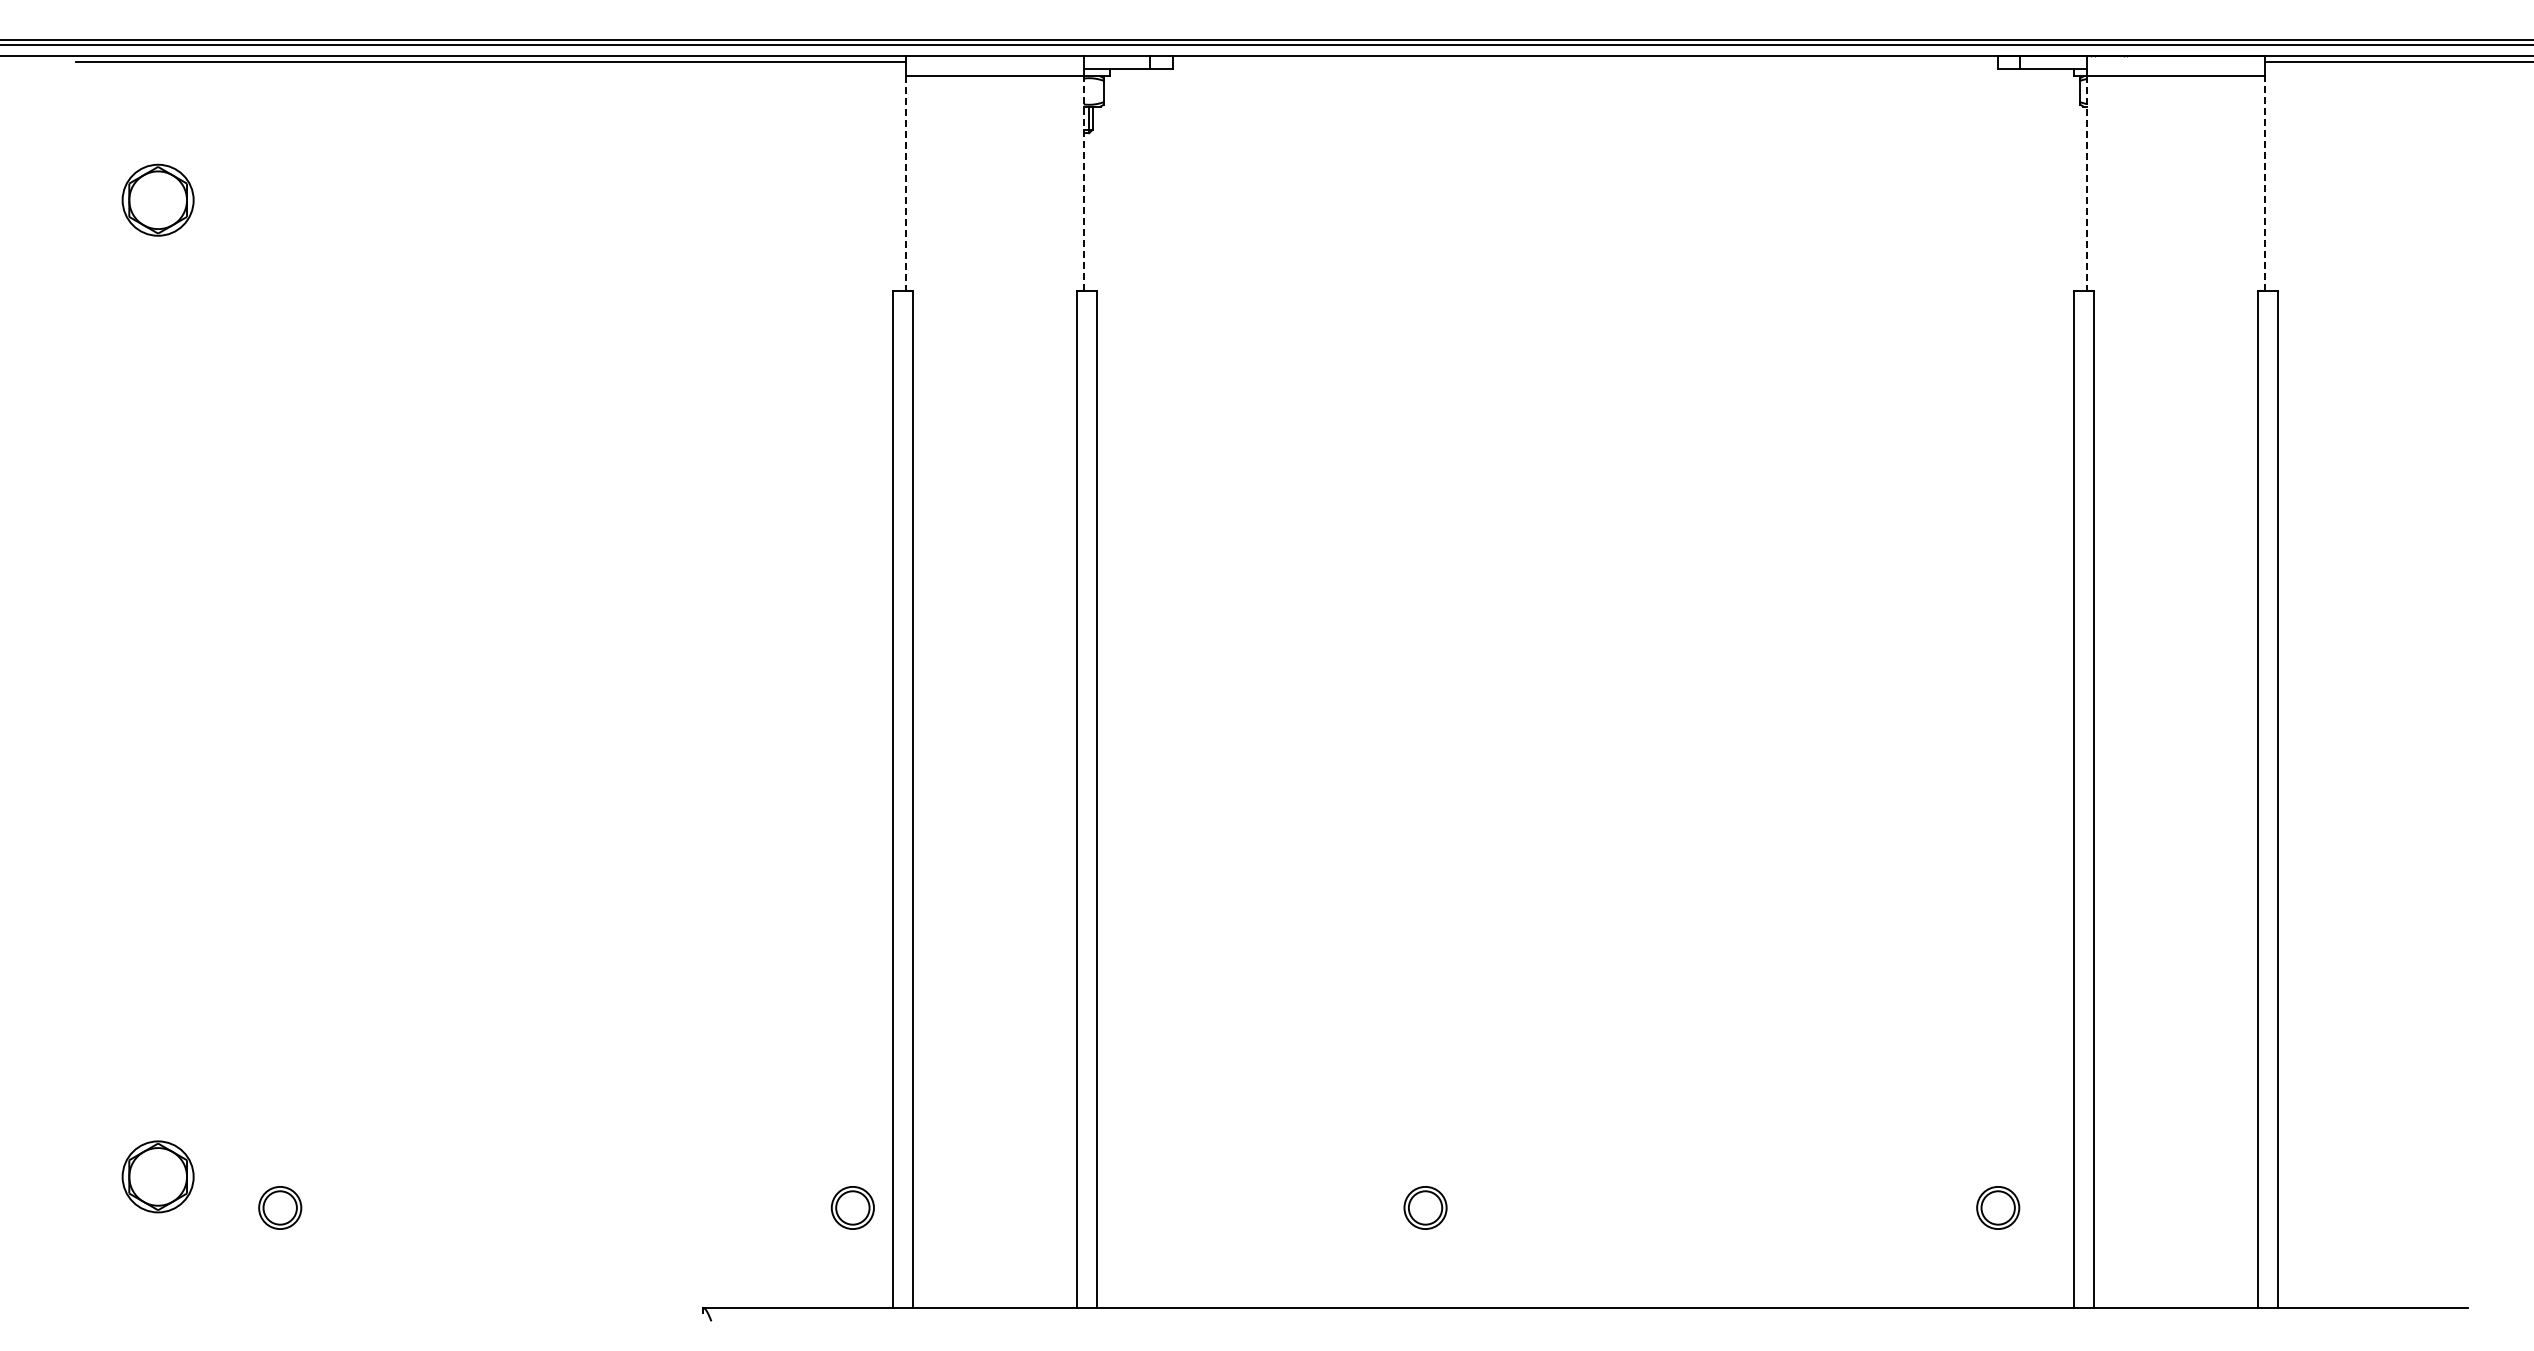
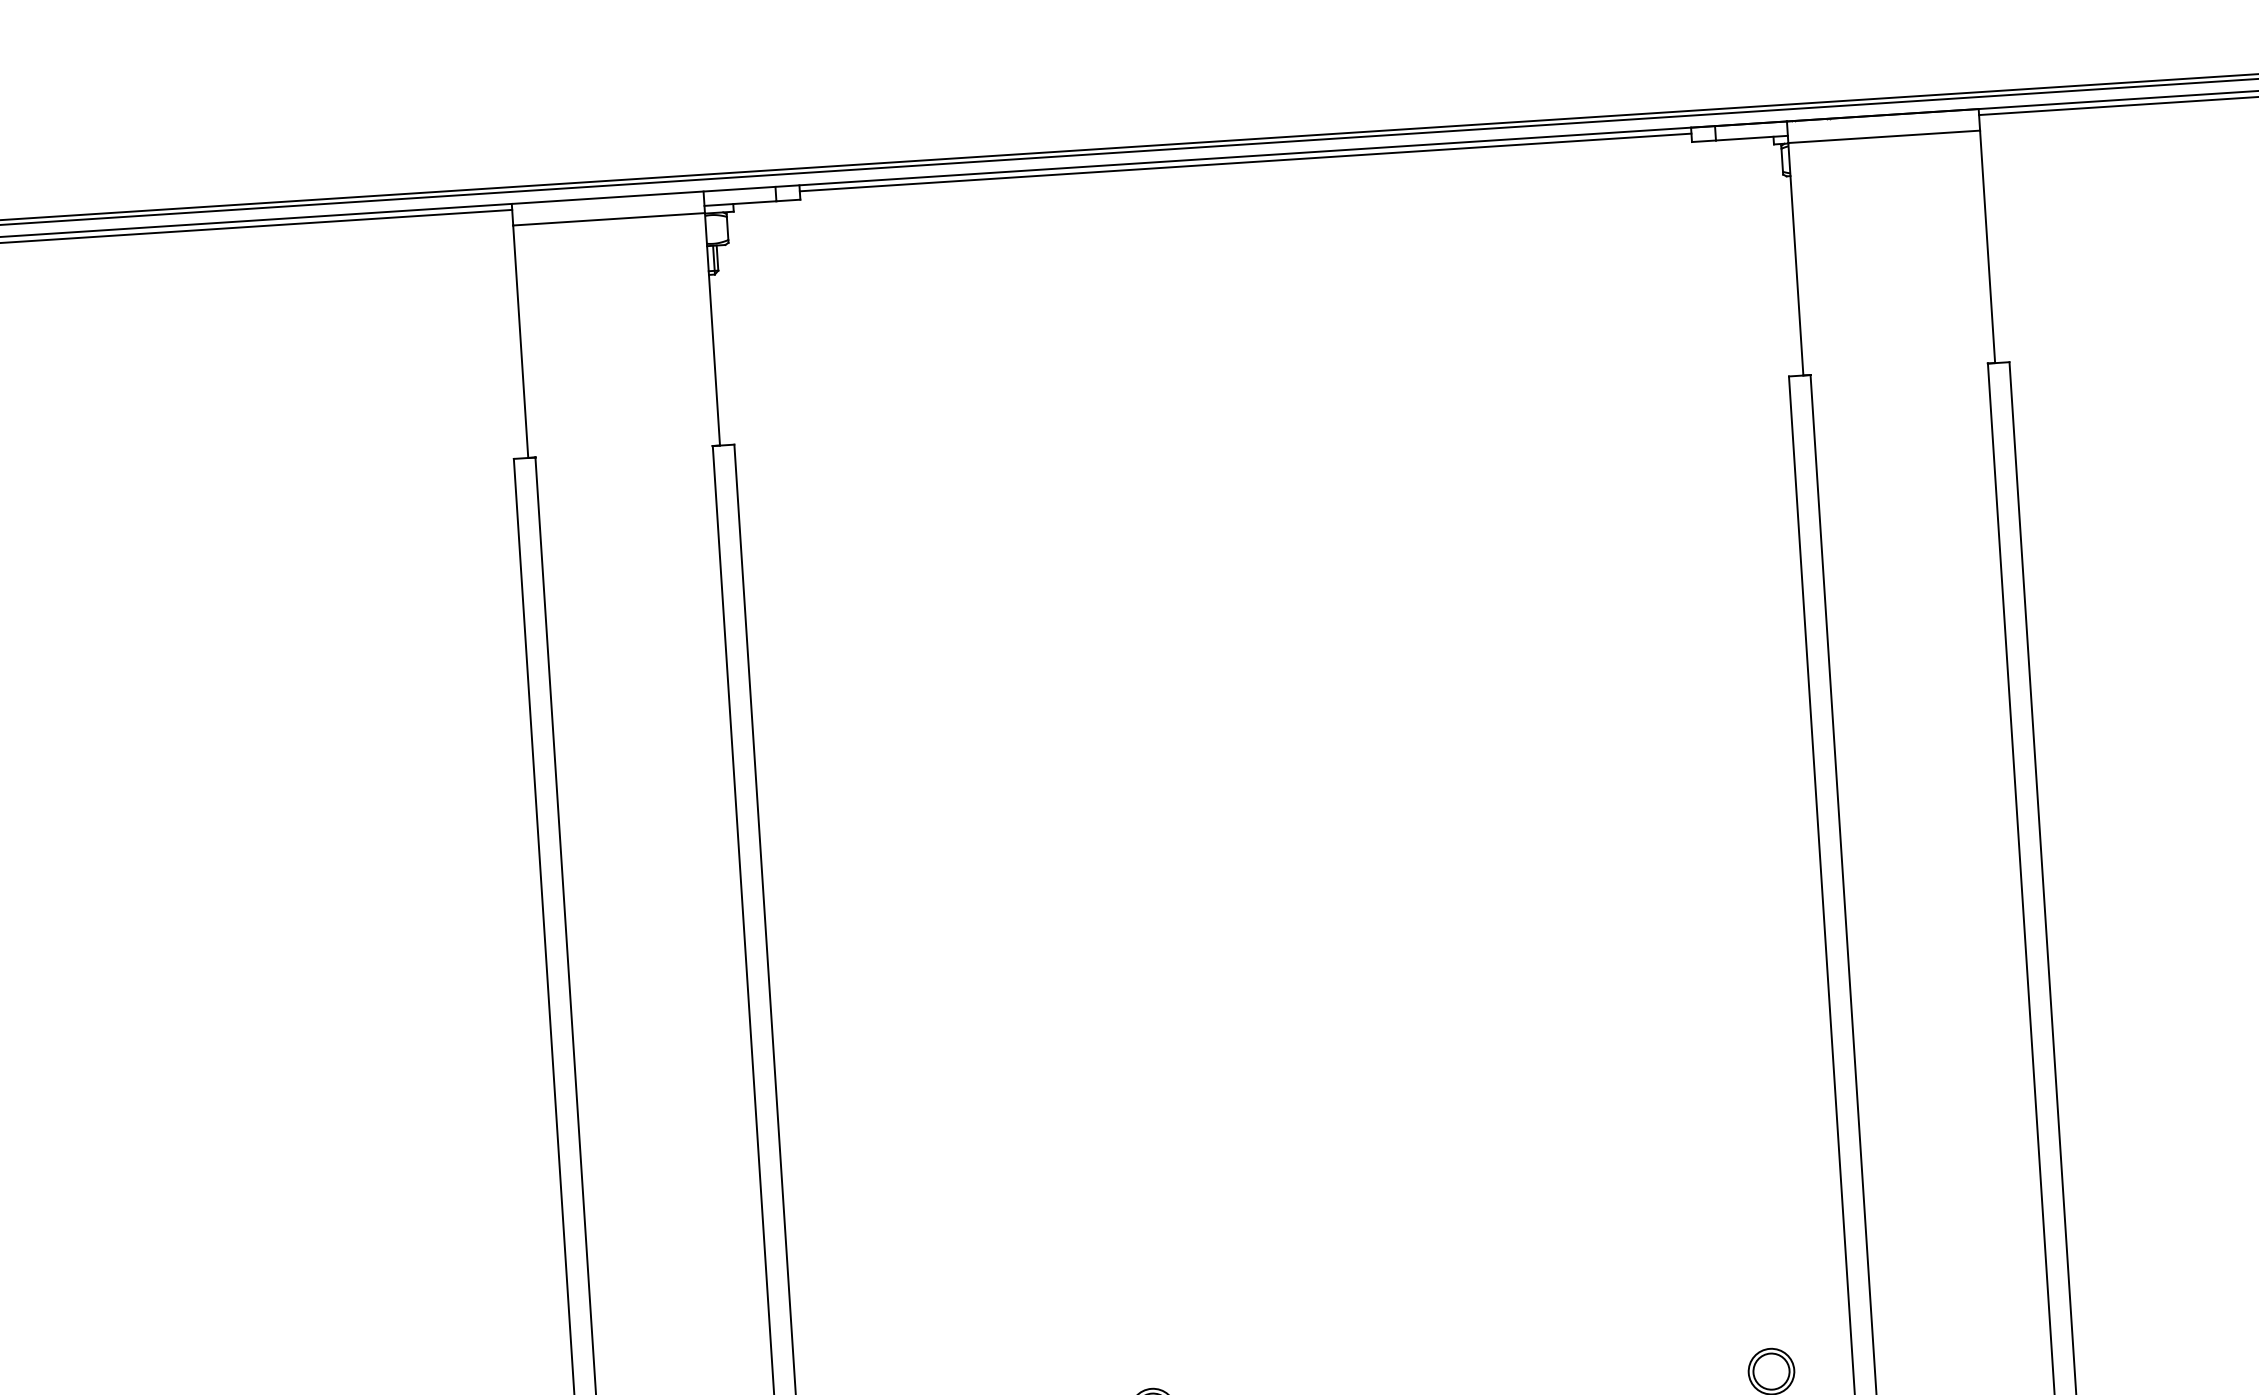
line: (1585, 61) -> (1245, 162), added
line: (906, 183) -> (521, 341), dashed -> solid
line: (1083, 183) -> (712, 329), dashed -> solid
line: (2087, 183) -> (1796, 259), dashed -> solid
line: (2264, 183) -> (1987, 246), dashed -> solid

